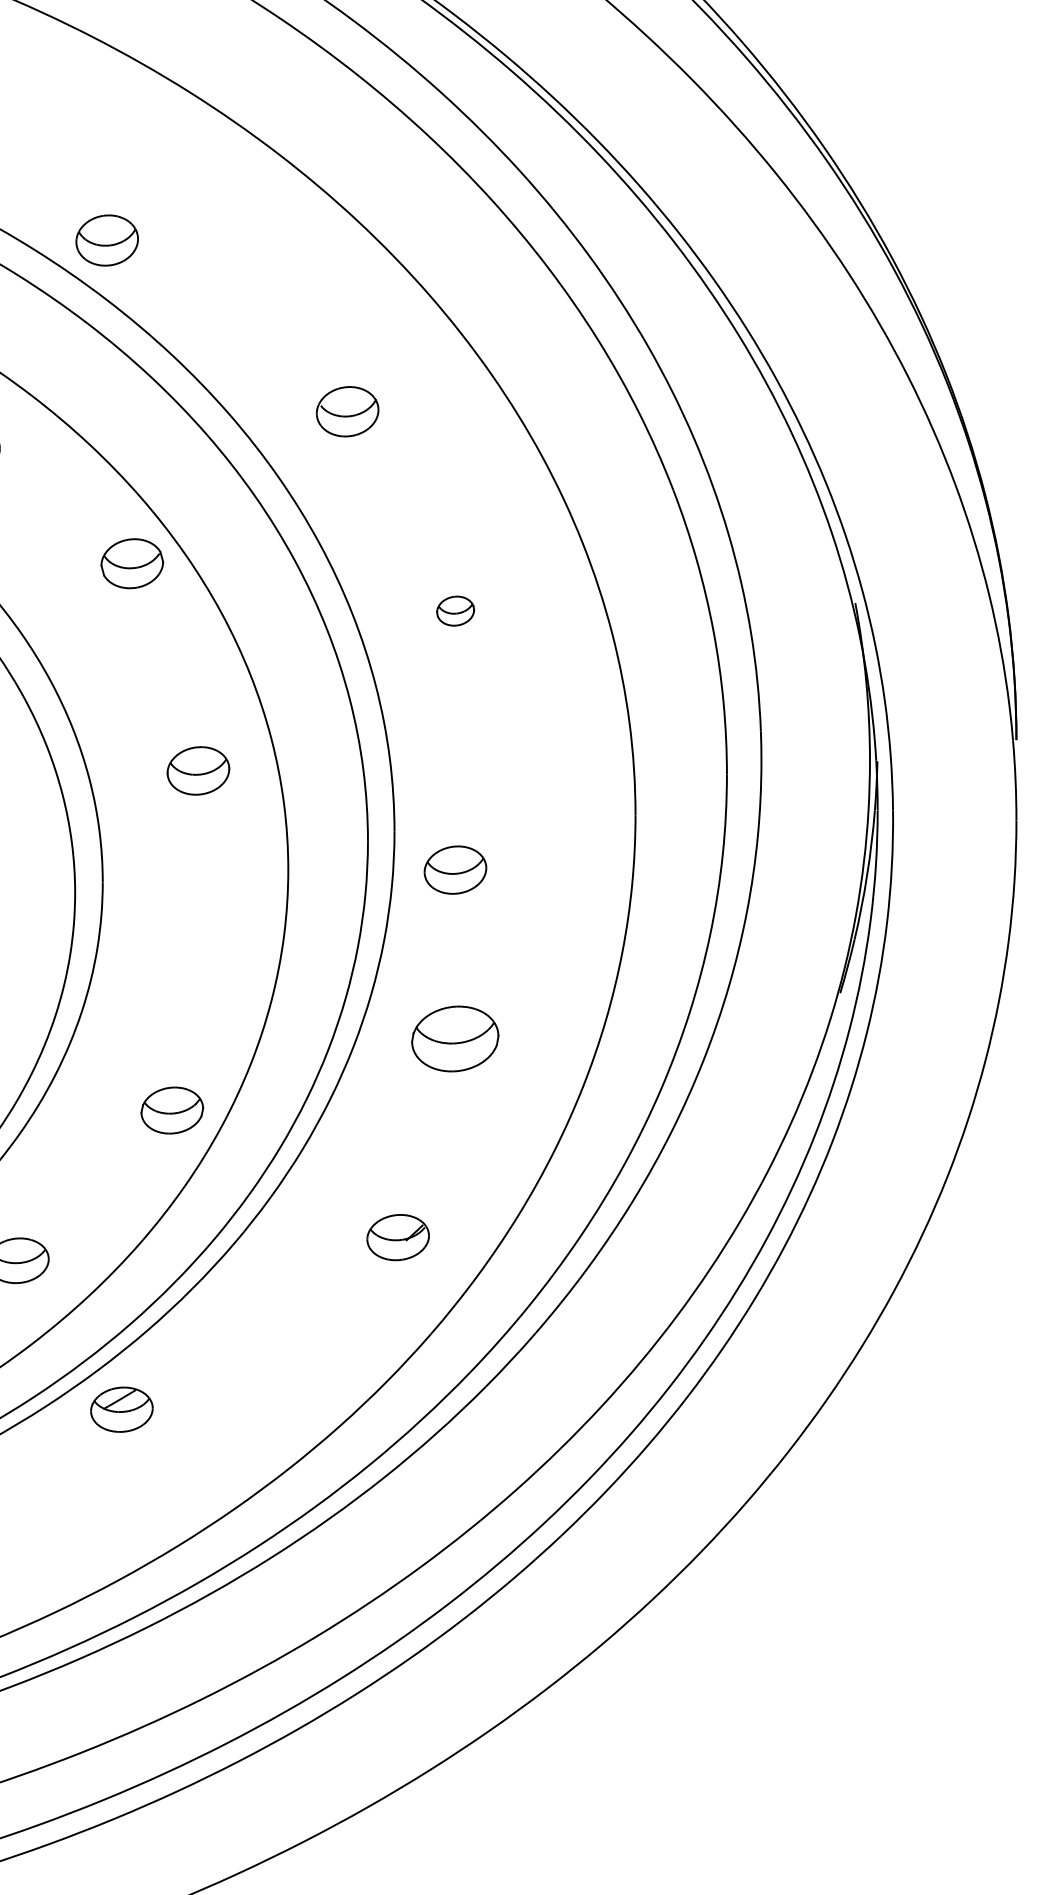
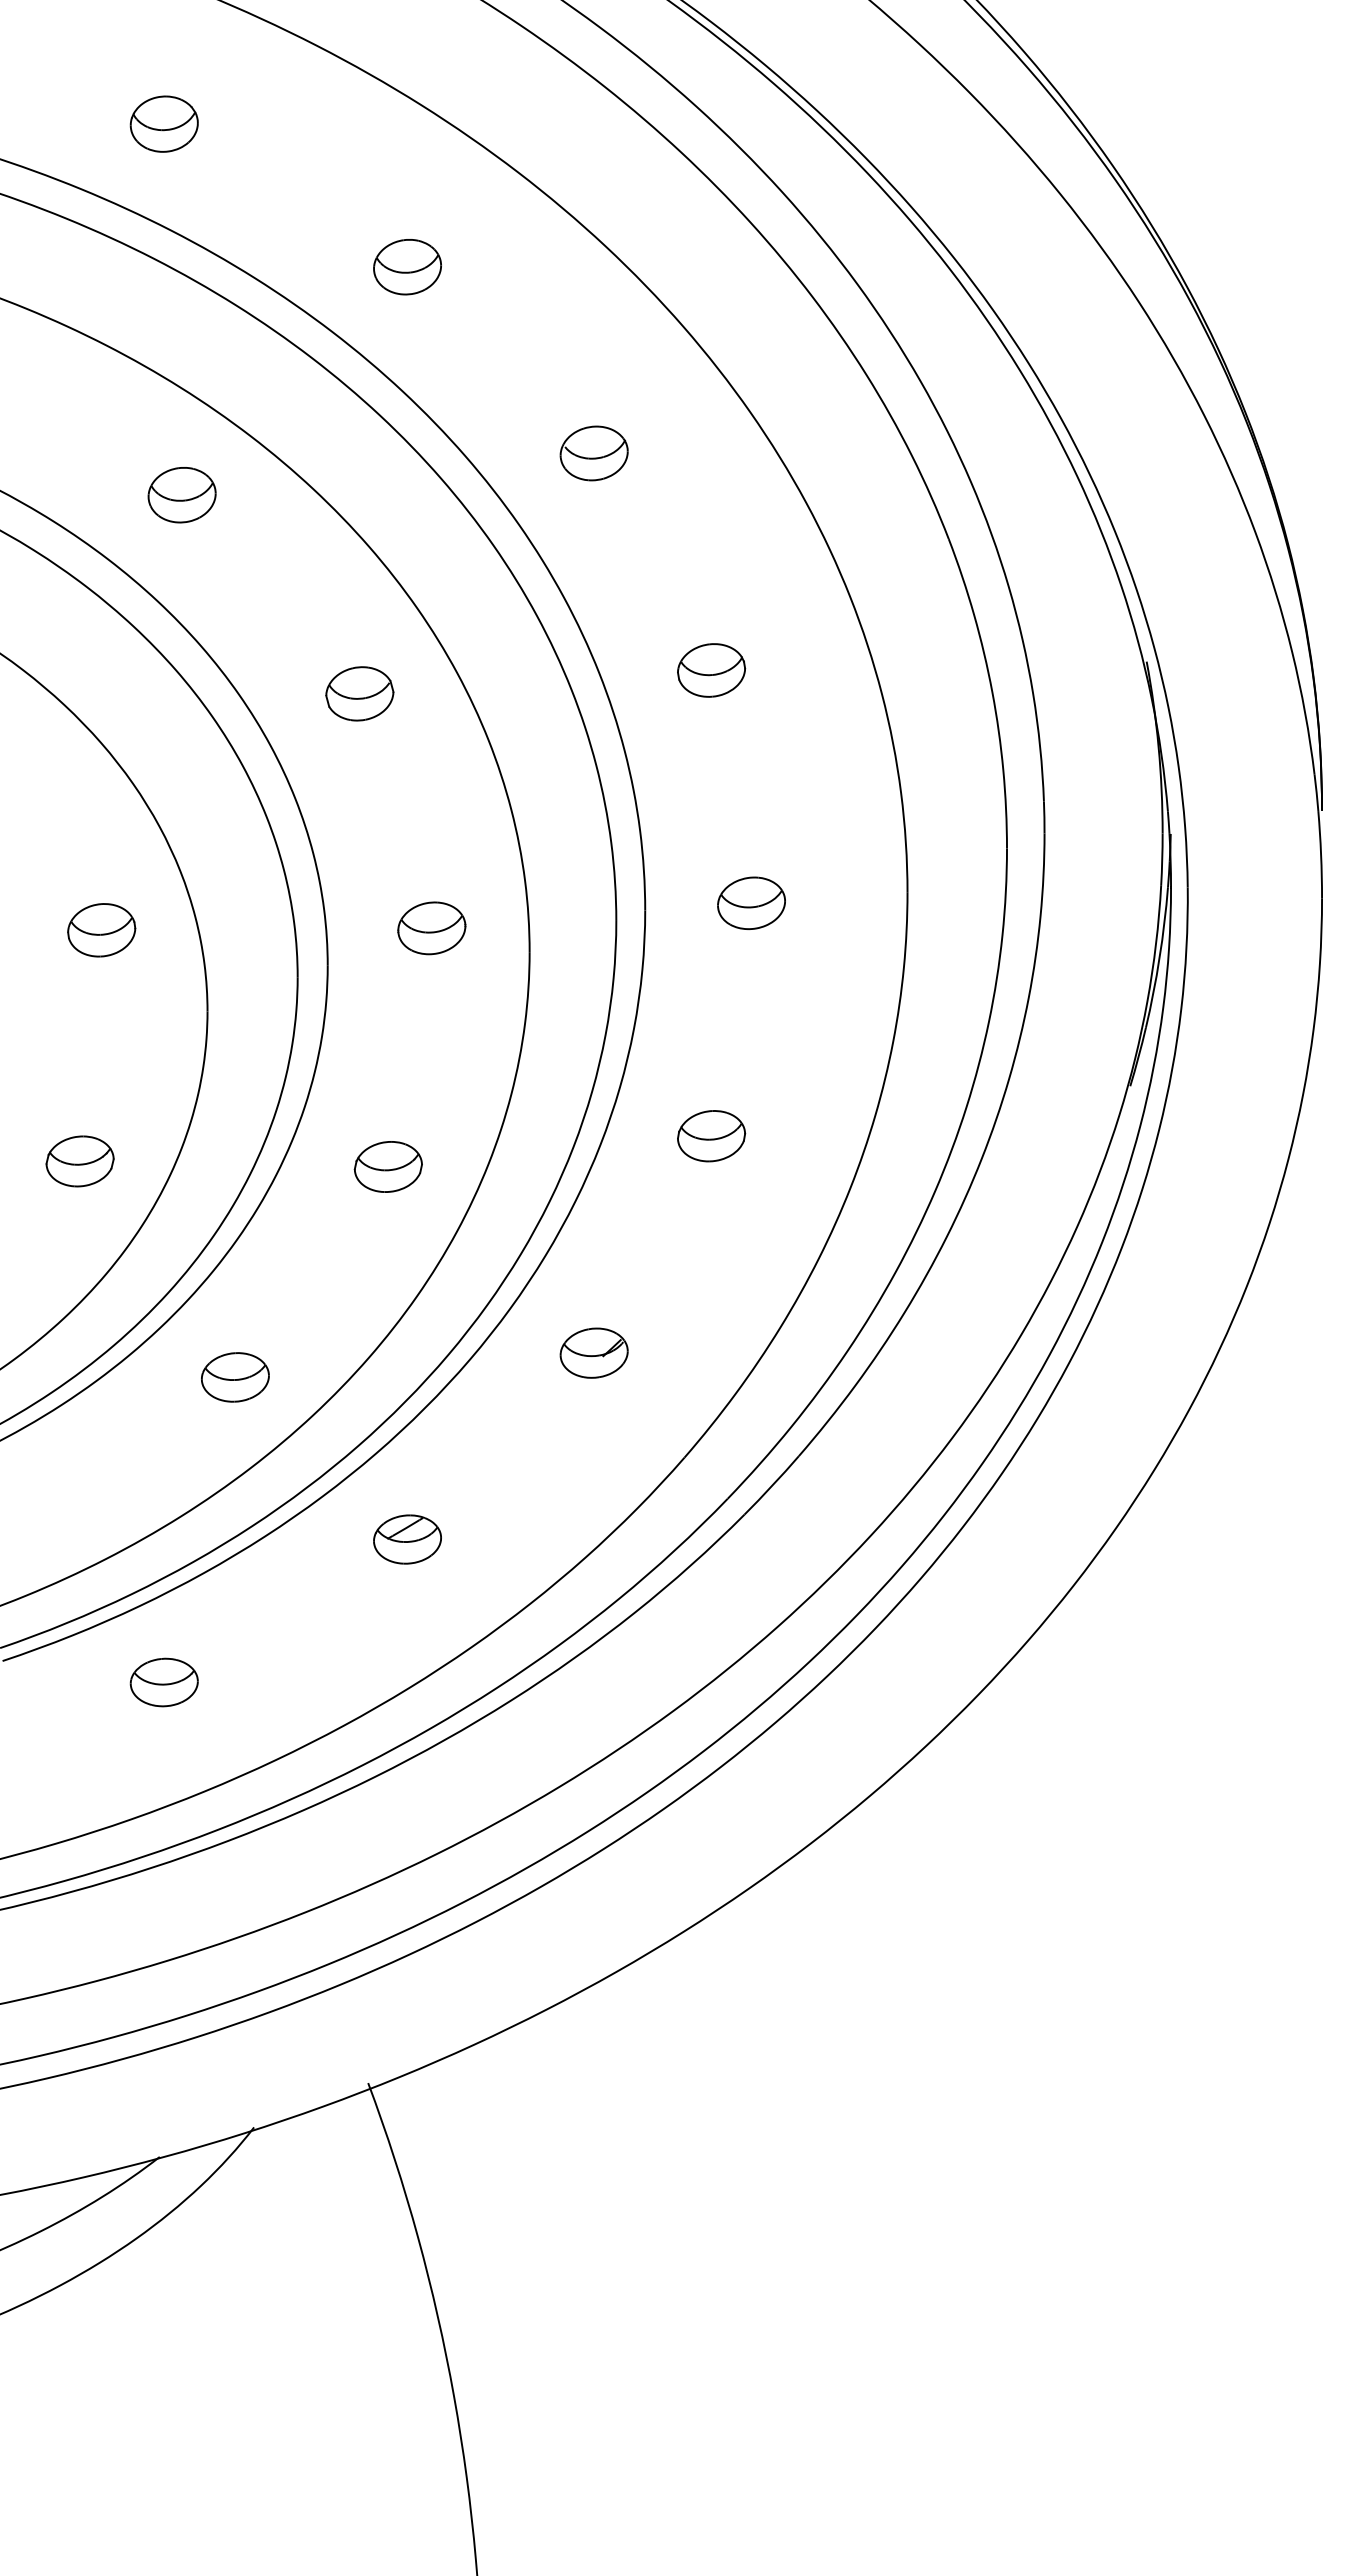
part: (107, 240) -> (407, 267), moved
part: (131, 563) -> (359, 693), moved
part: (455, 611) -> (711, 670), size x1.67
part: (198, 771) -> (431, 928), moved
part: (455, 869) -> (751, 902), moved
part: (455, 1039) -> (711, 1136), size x0.71
part: (171, 1110) -> (387, 1166), moved
part: (397, 1236) -> (593, 1352), moved
part: (121, 1409) -> (407, 1539), moved

